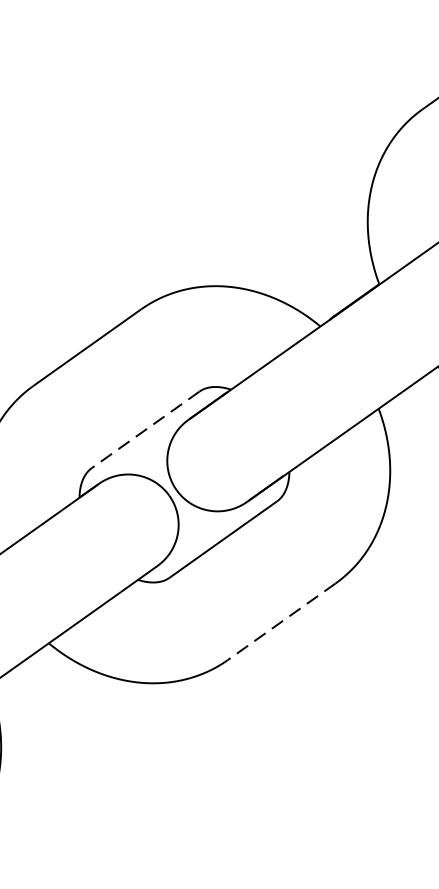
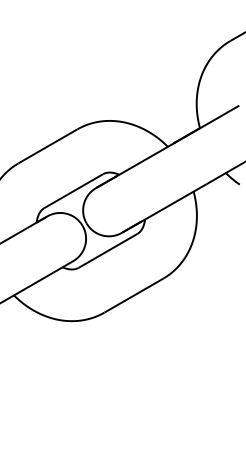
line: (145, 430) -> (73, 191), dashed -> solid
line: (280, 621) -> (133, 295), dashed -> solid

